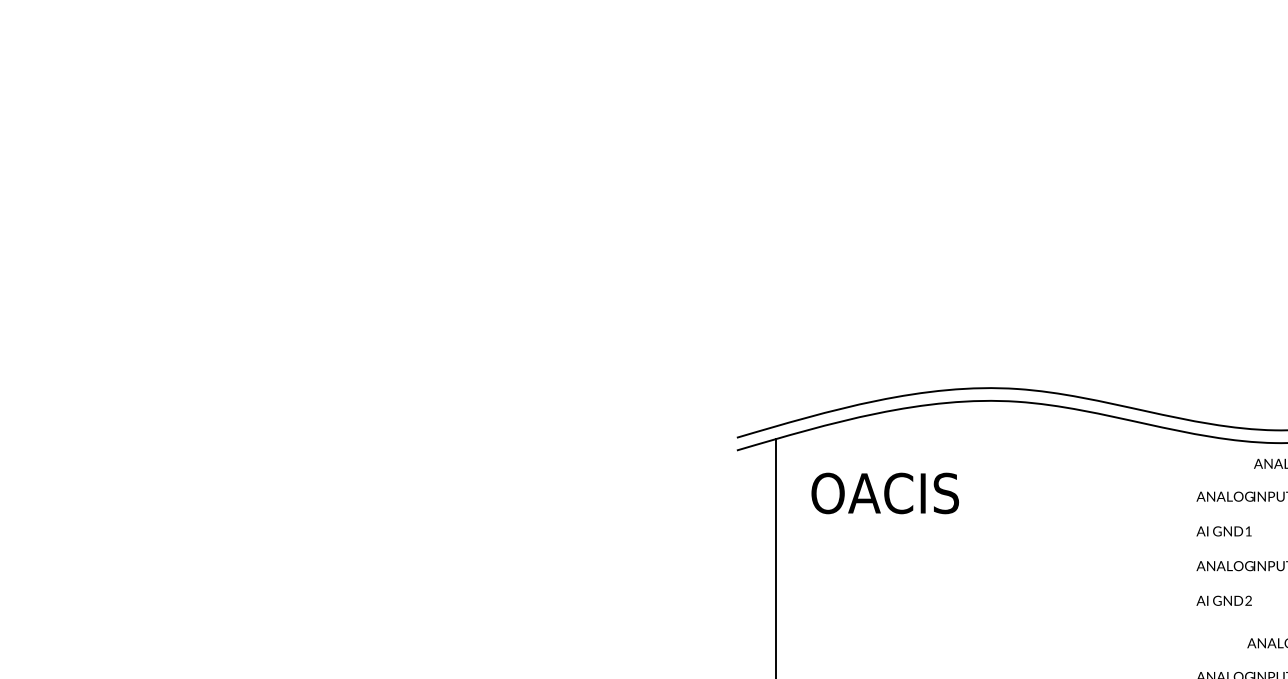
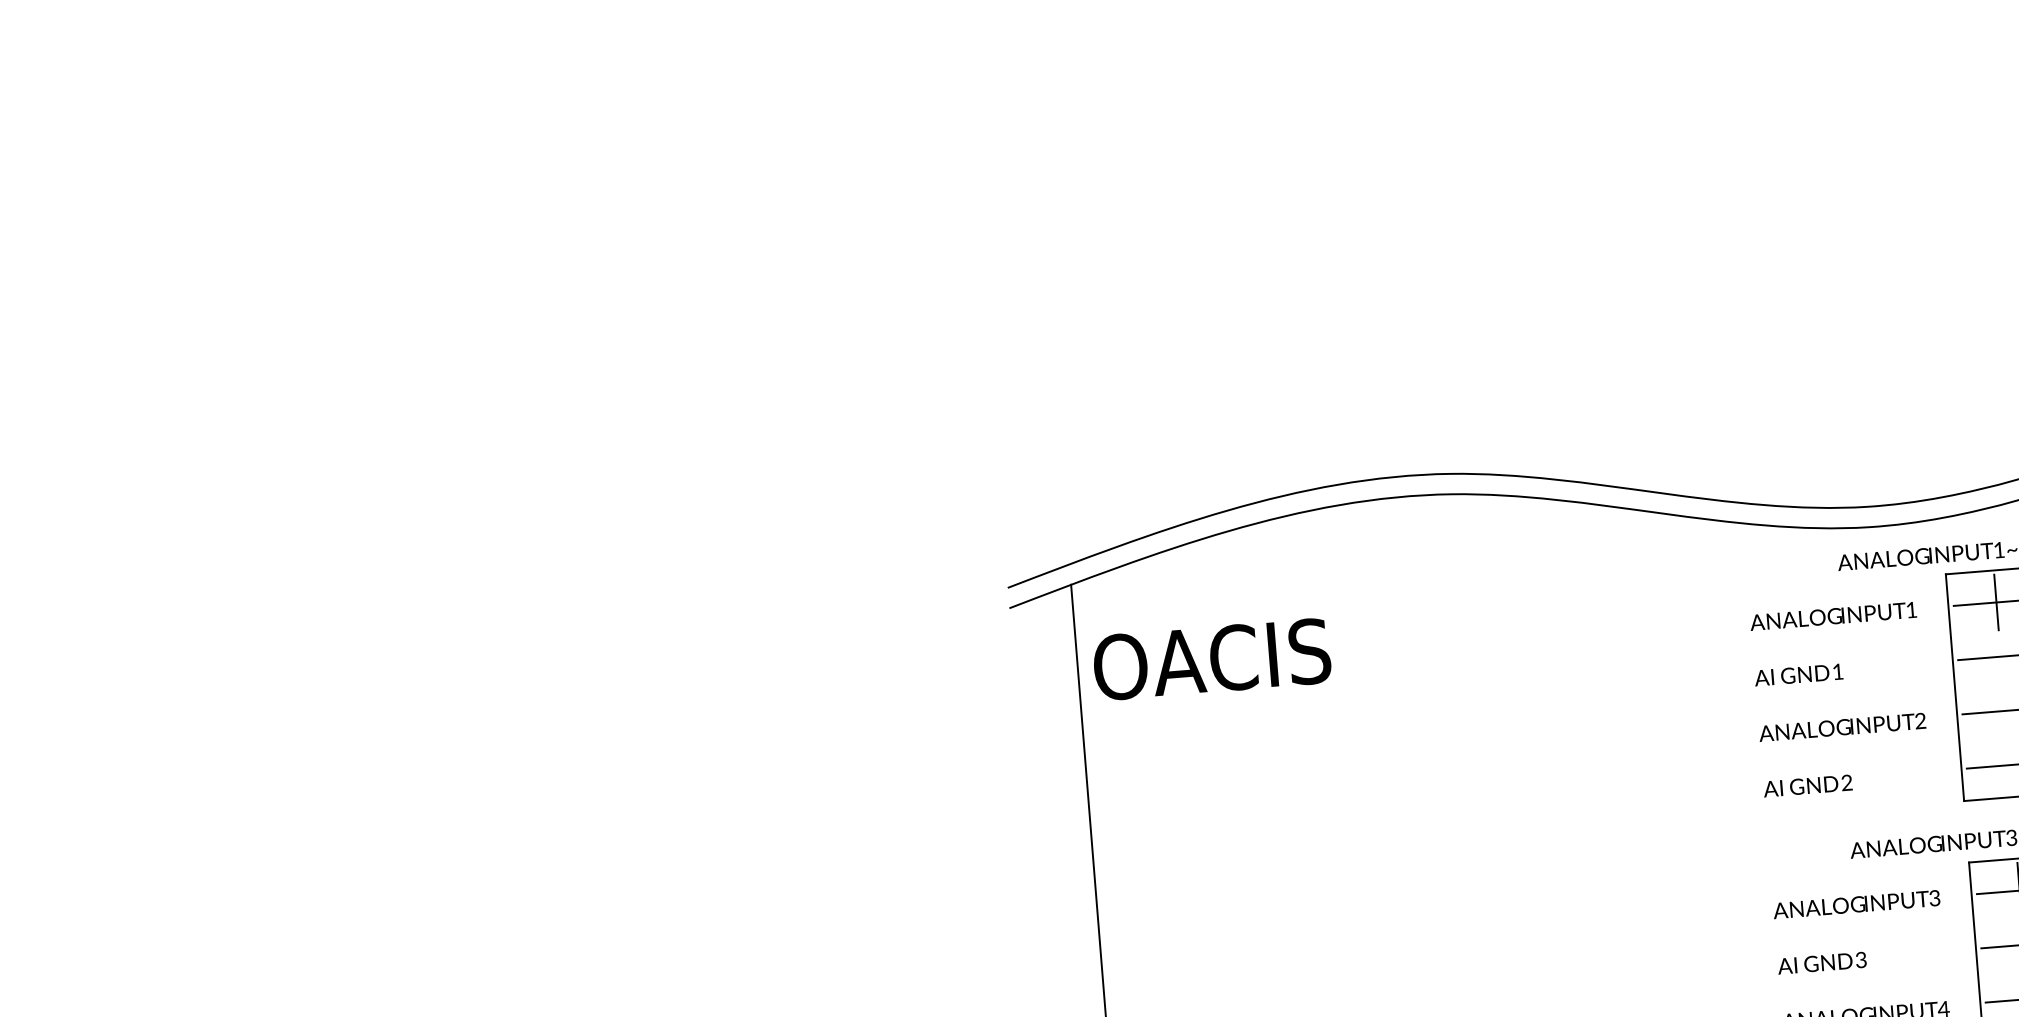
text: (884, 493) -> (1210, 659), moved

